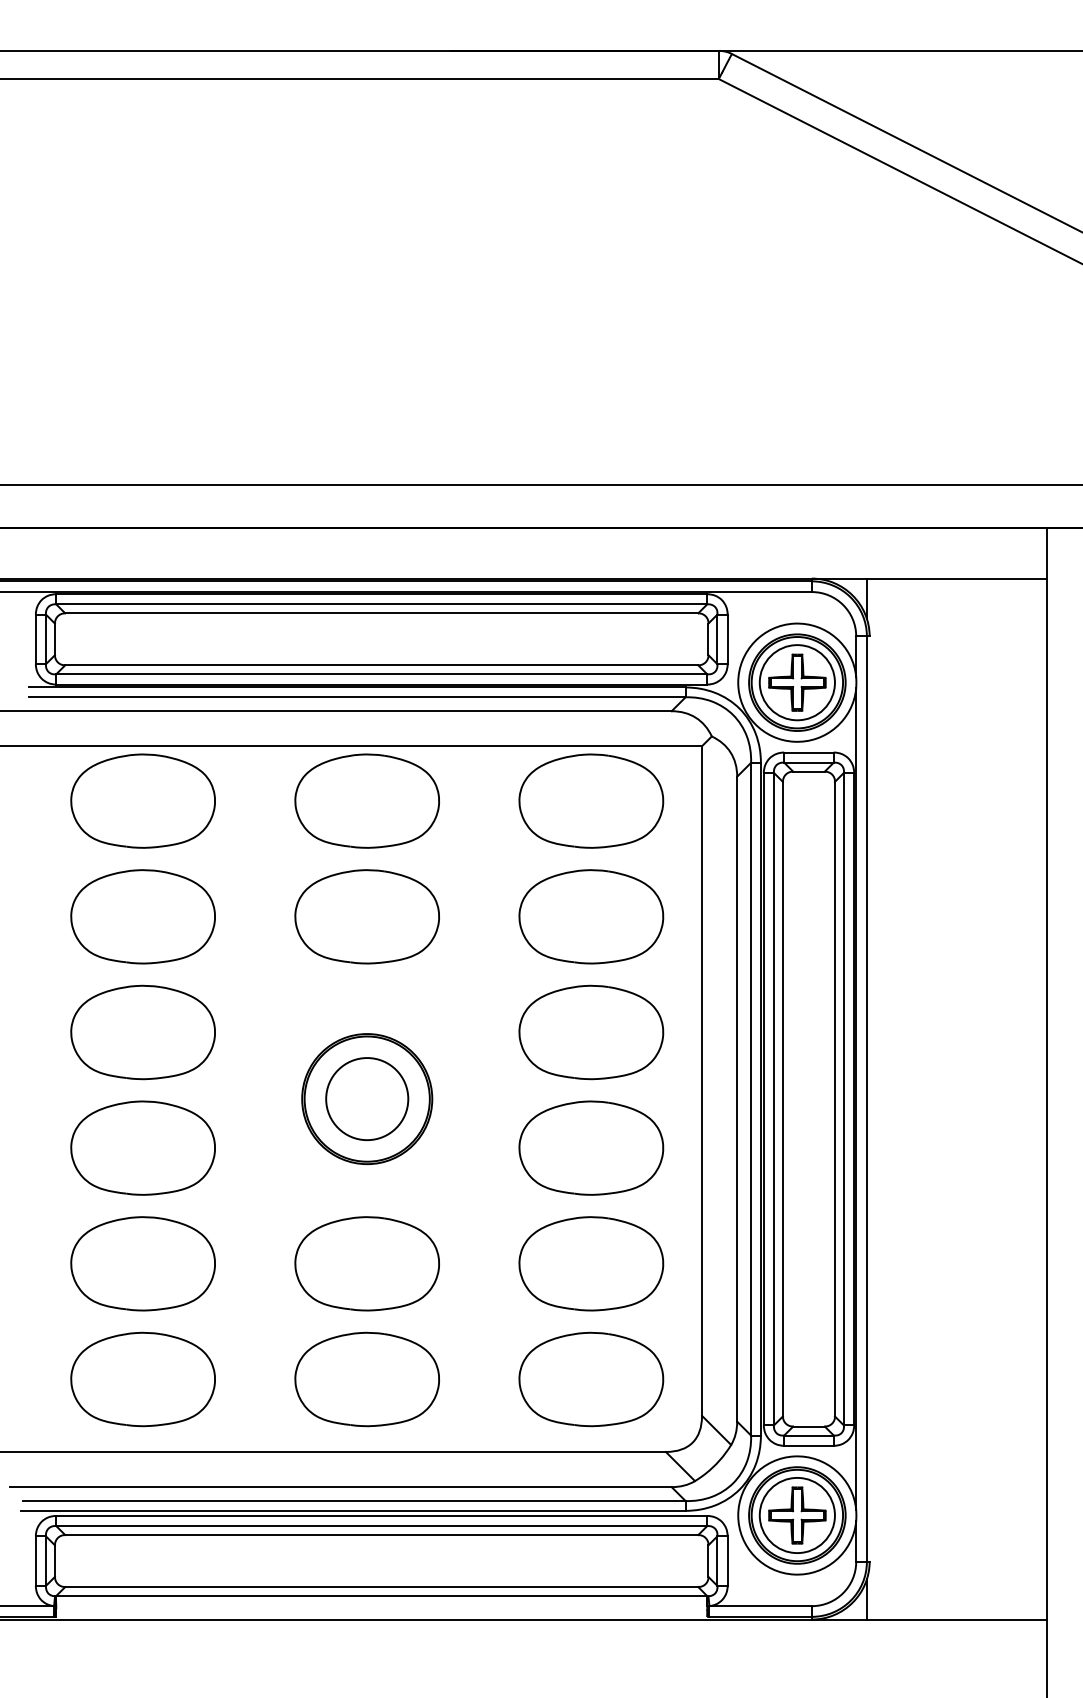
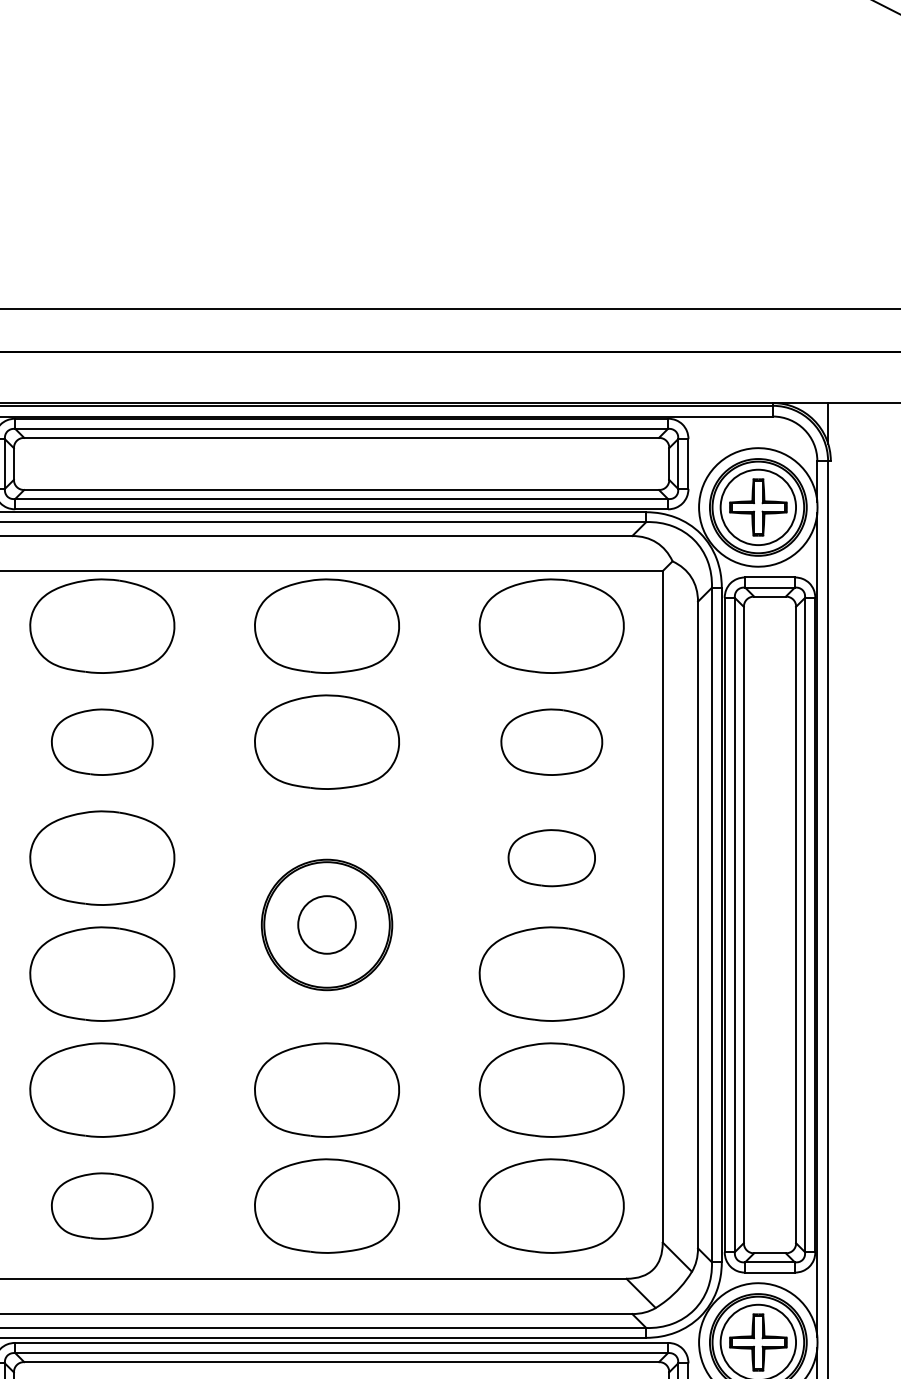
part: (142, 916) -> (101, 741), size x0.7
part: (591, 916) -> (551, 741), size x0.7
part: (591, 1032) -> (551, 858), size x0.6
circle: (367, 1099) -> (327, 925), size x0.7
part: (142, 1379) -> (101, 1206), size x0.7

